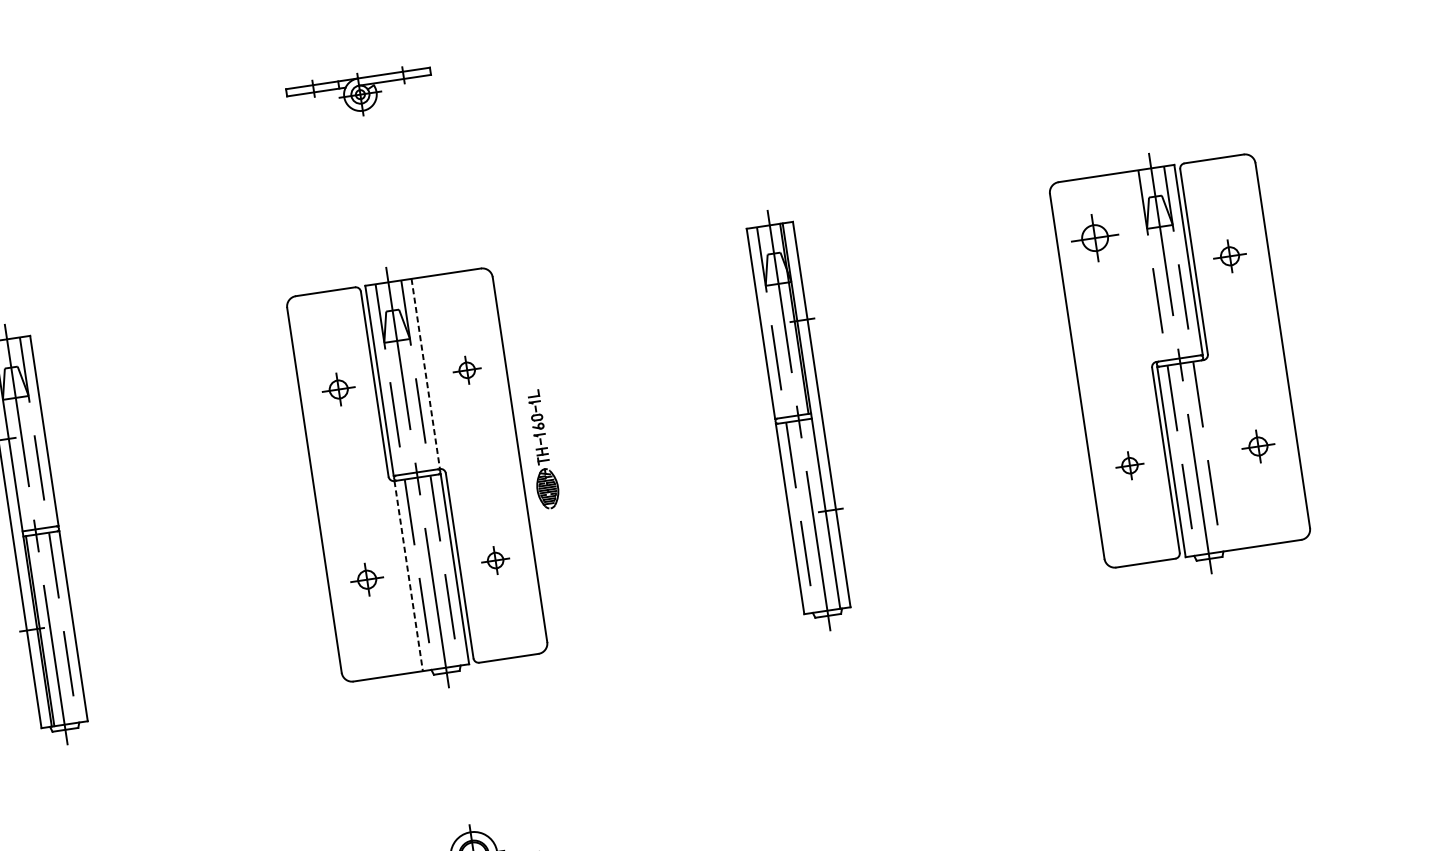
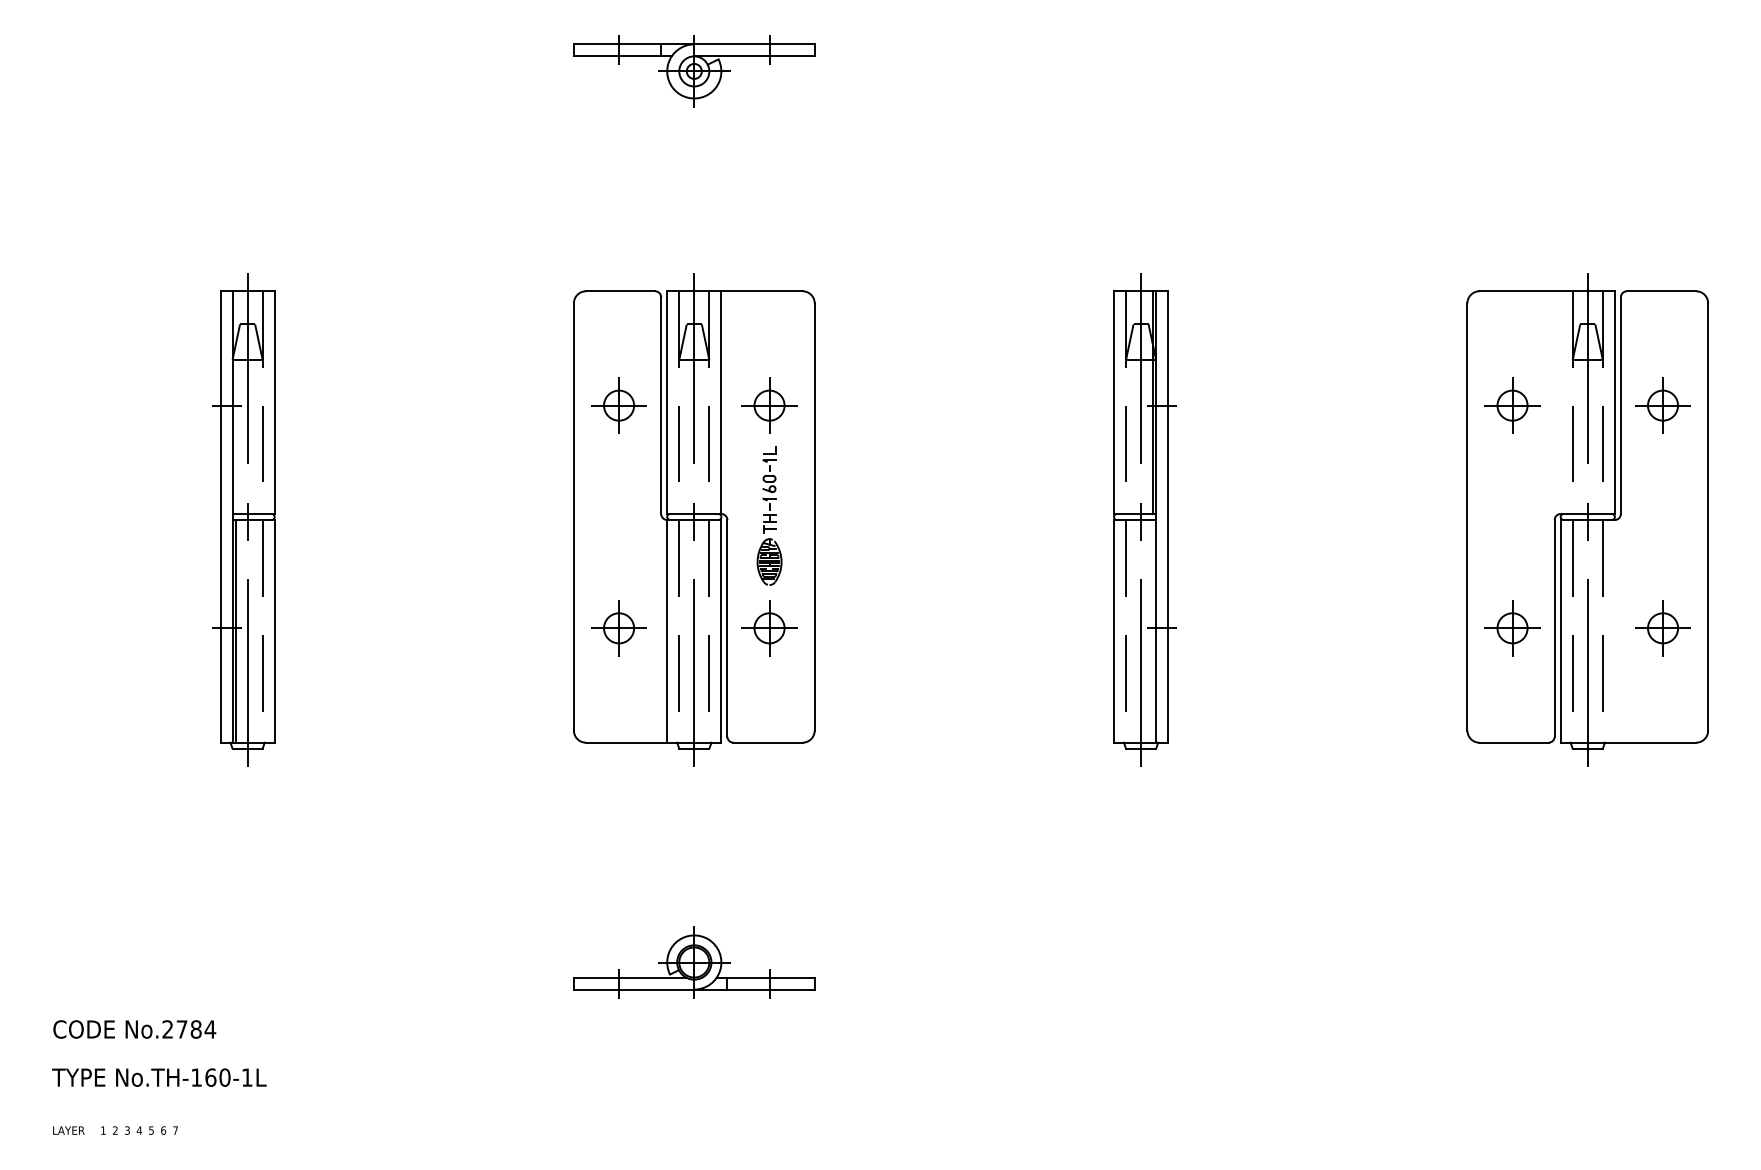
part: (360, 94) -> (694, 71), size x1.43
part: (1095, 238) -> (1512, 405), moved
part: (1229, 256) -> (1662, 405), size x1.43
part: (467, 370) -> (769, 405), size x1.67
line: (425, 374) -> (721, 403), dashed -> solid
part: (338, 389) -> (618, 405), size x1.43
part: (1258, 446) -> (1662, 628), size x1.43
part: (541, 449) -> (769, 515), moved
part: (1129, 465) -> (1512, 628), size x1.67
part: (495, 560) -> (769, 628), size x1.67
line: (408, 576) -> (667, 631), dashed -> solid
part: (366, 579) -> (618, 628), size x1.43

